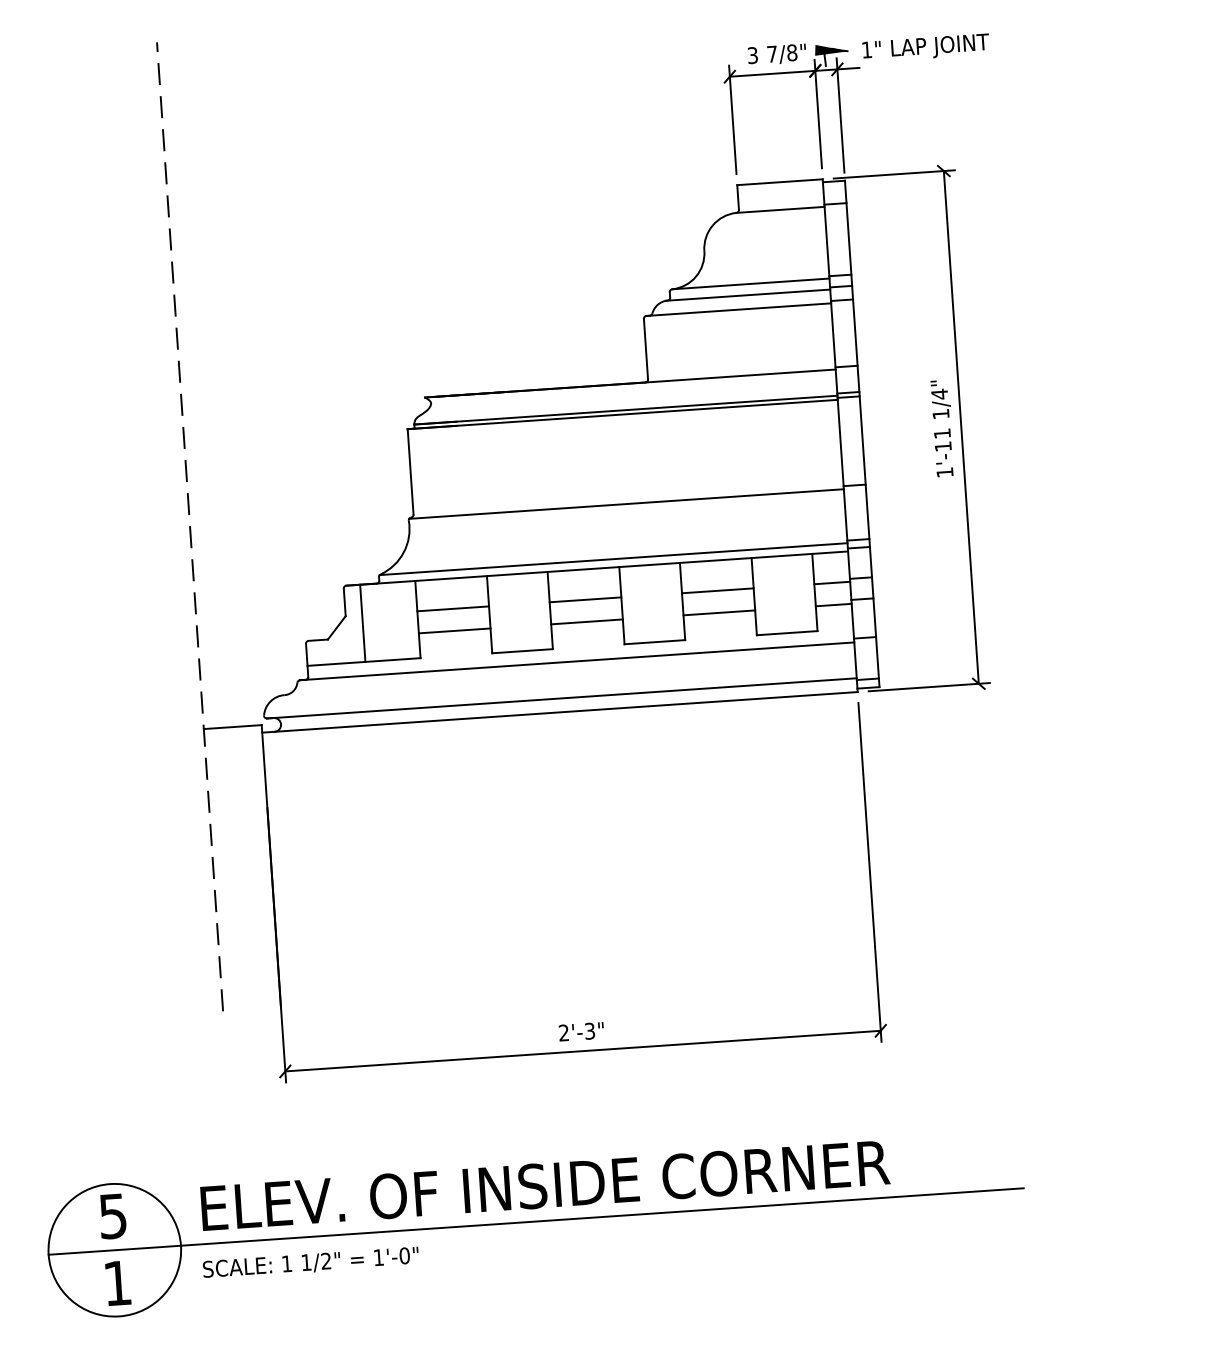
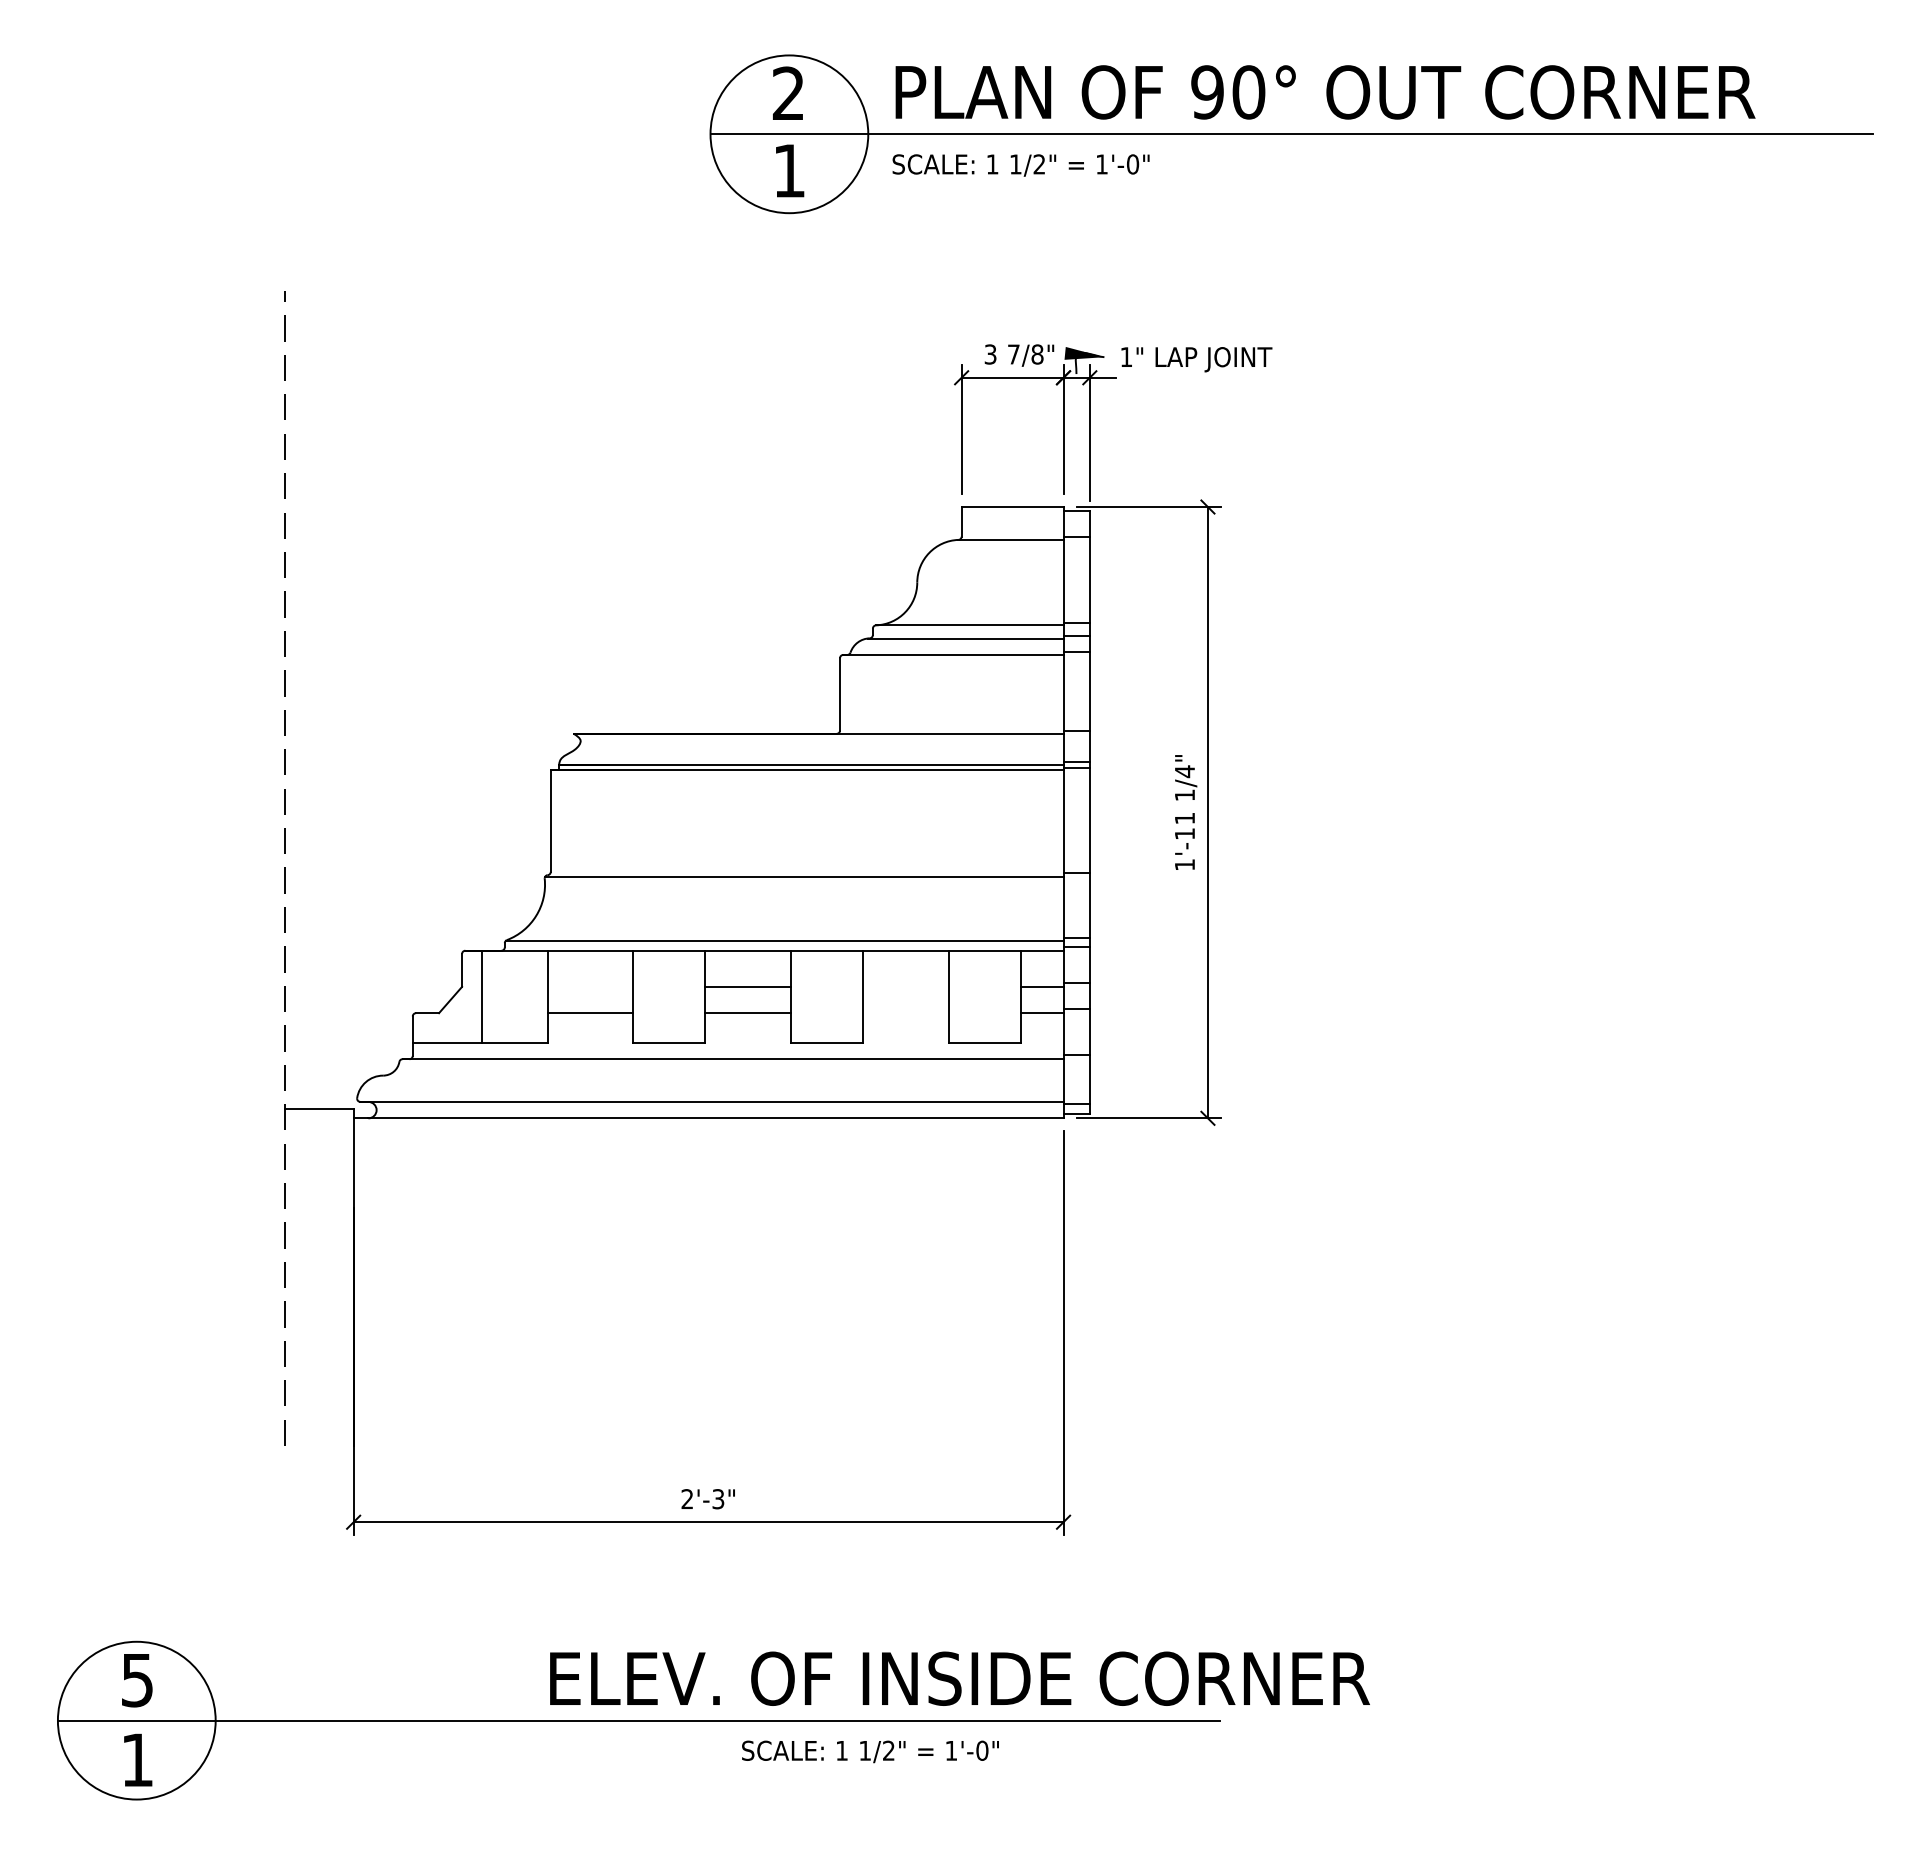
line: (717, 590) -> (905, 986), removed
line: (452, 608) -> (589, 986), removed
line: (719, 613) -> (905, 1013), removed
text: (544, 1185) -> (959, 1678), moved
text: (310, 1262) -> (870, 1751), moved

